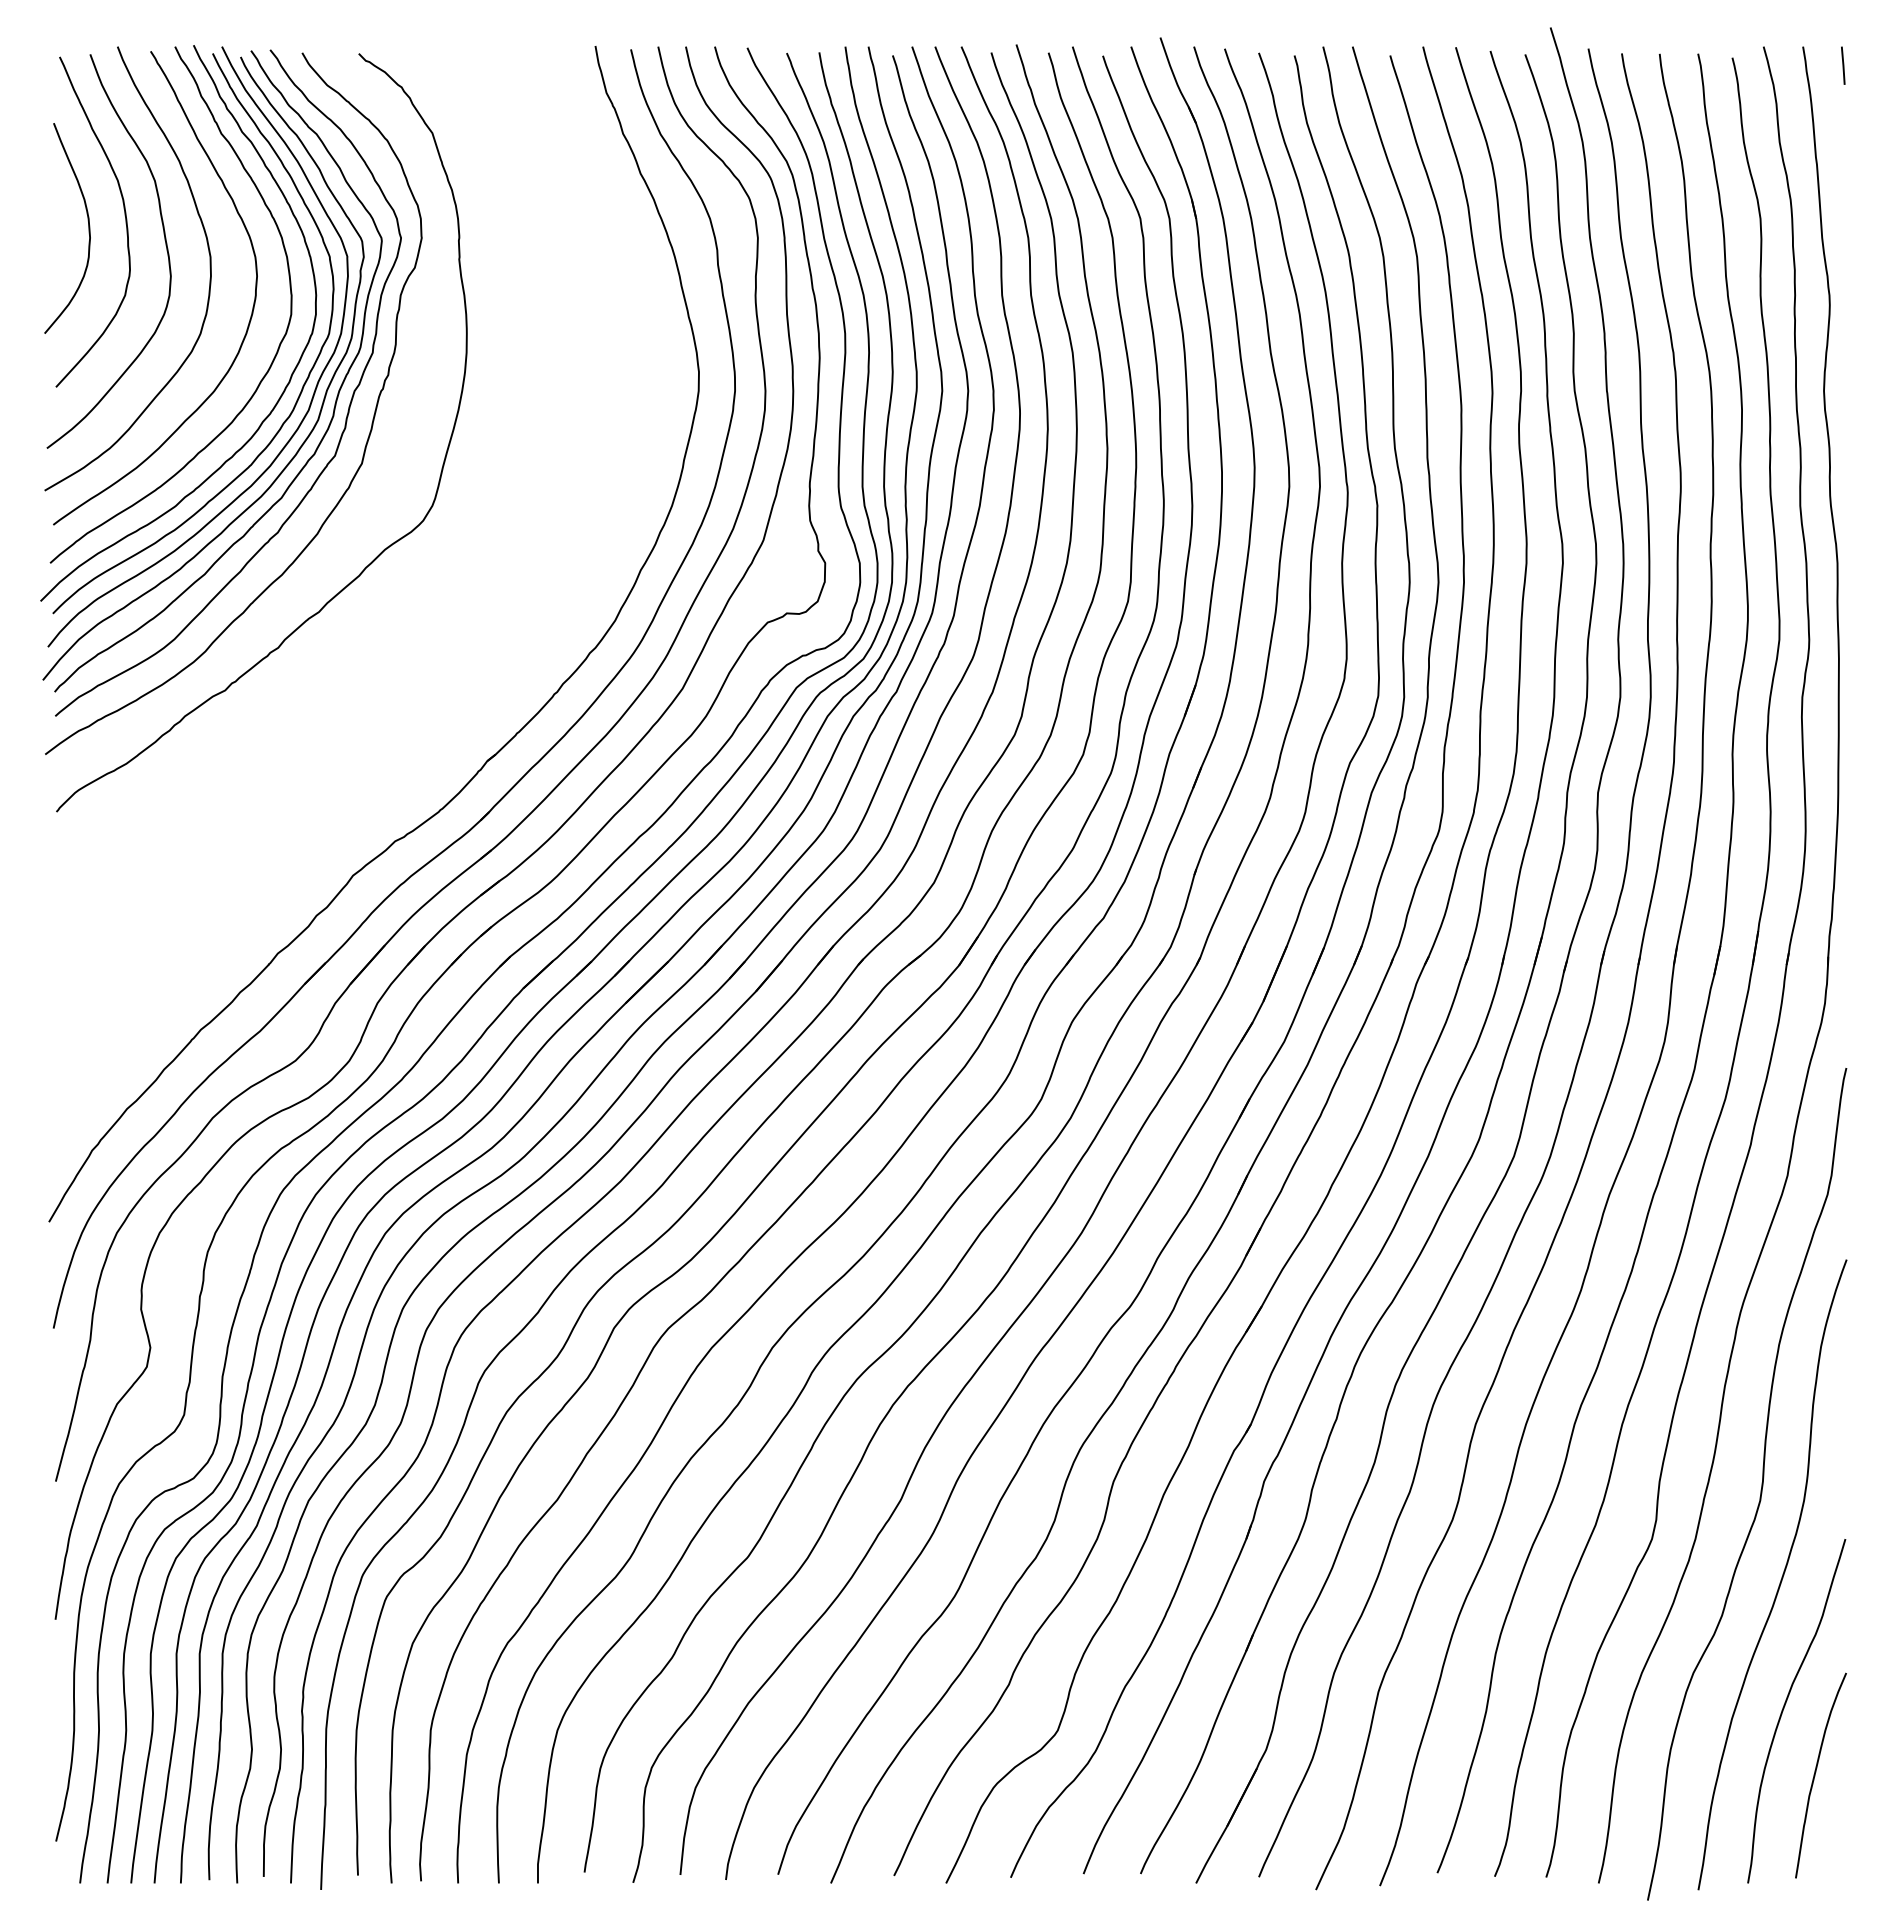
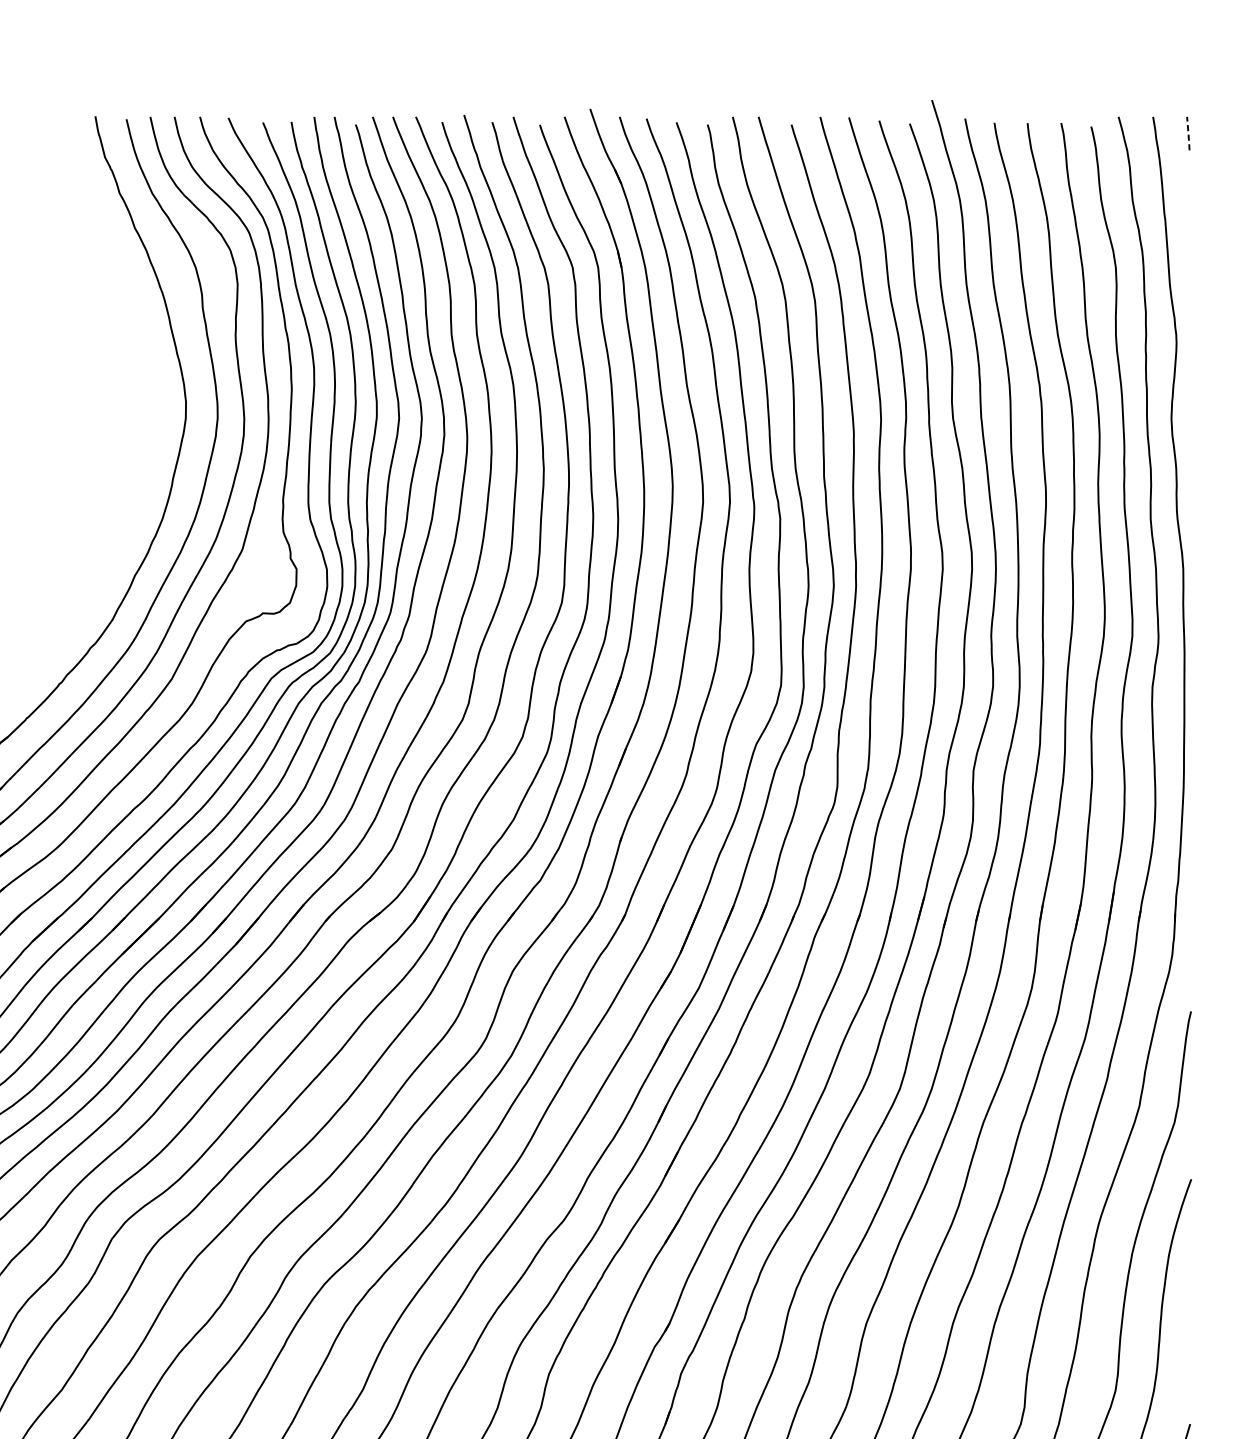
line: (1843, 65) -> (1188, 133), solid -> dashed

